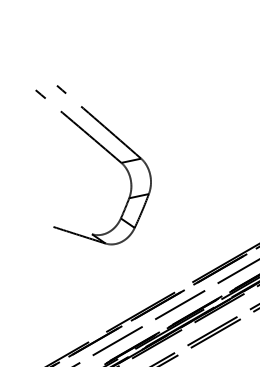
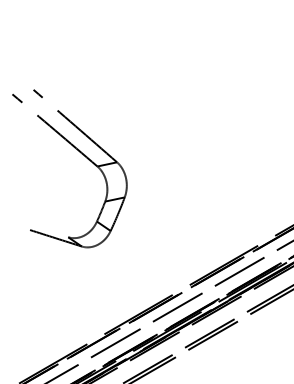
part: (105, 150) -> (81, 154), moved

